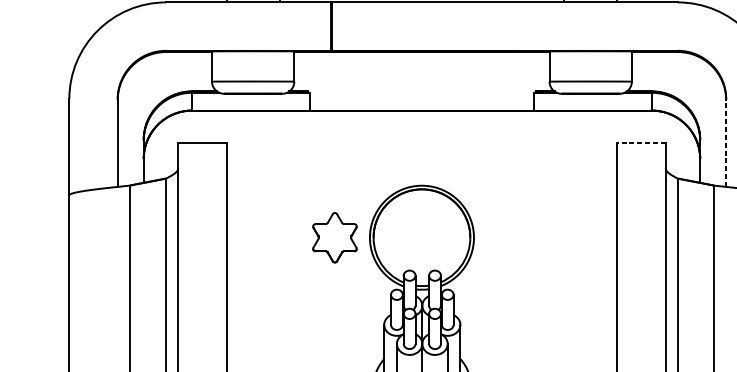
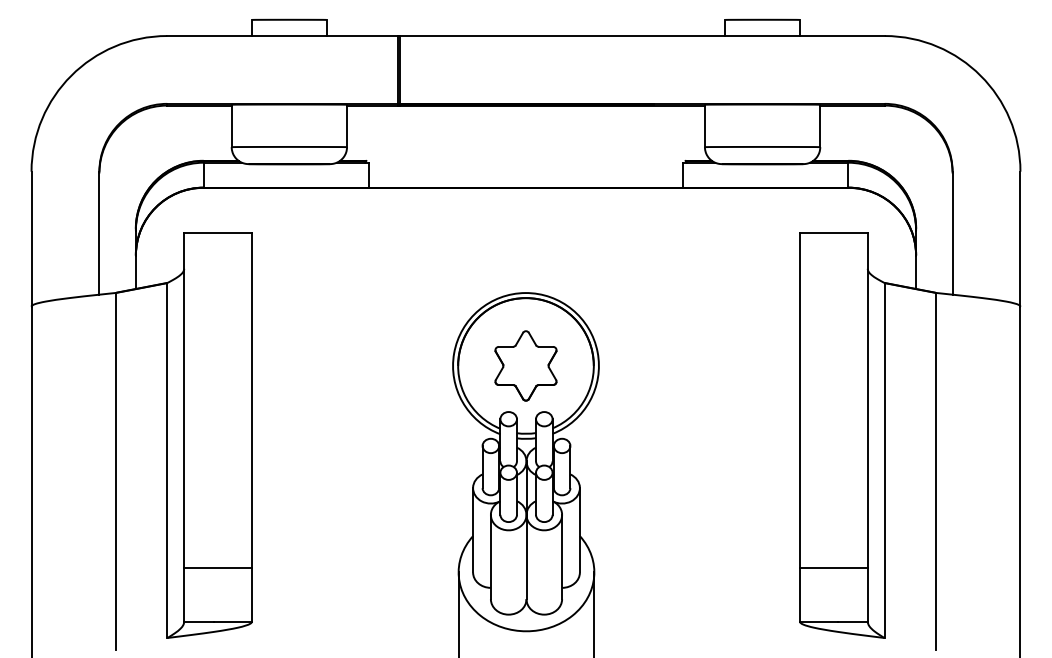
line: (641, 142) -> (833, 232), dashed -> solid
line: (726, 142) -> (952, 232), dashed -> solid
part: (334, 237) -> (525, 365), moved

